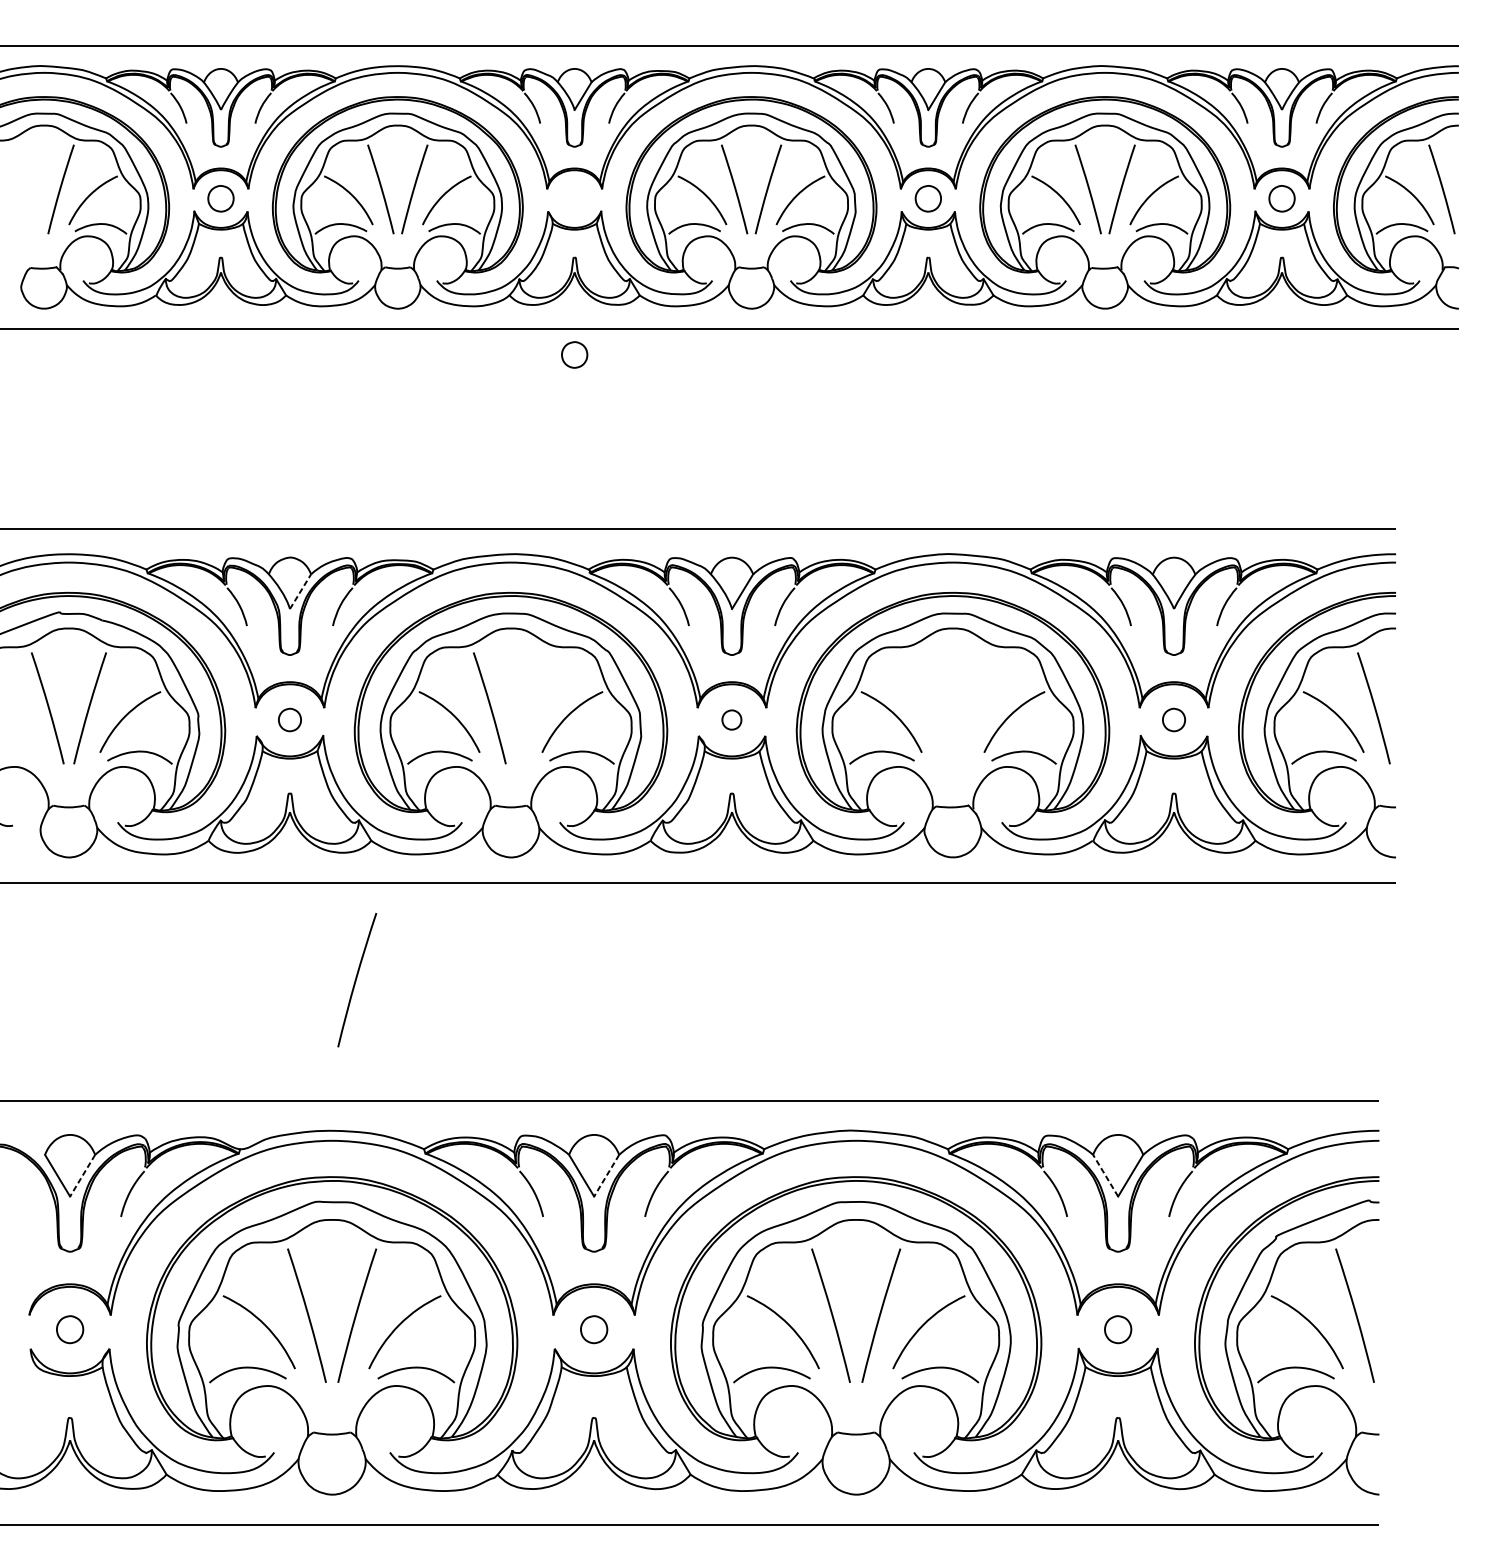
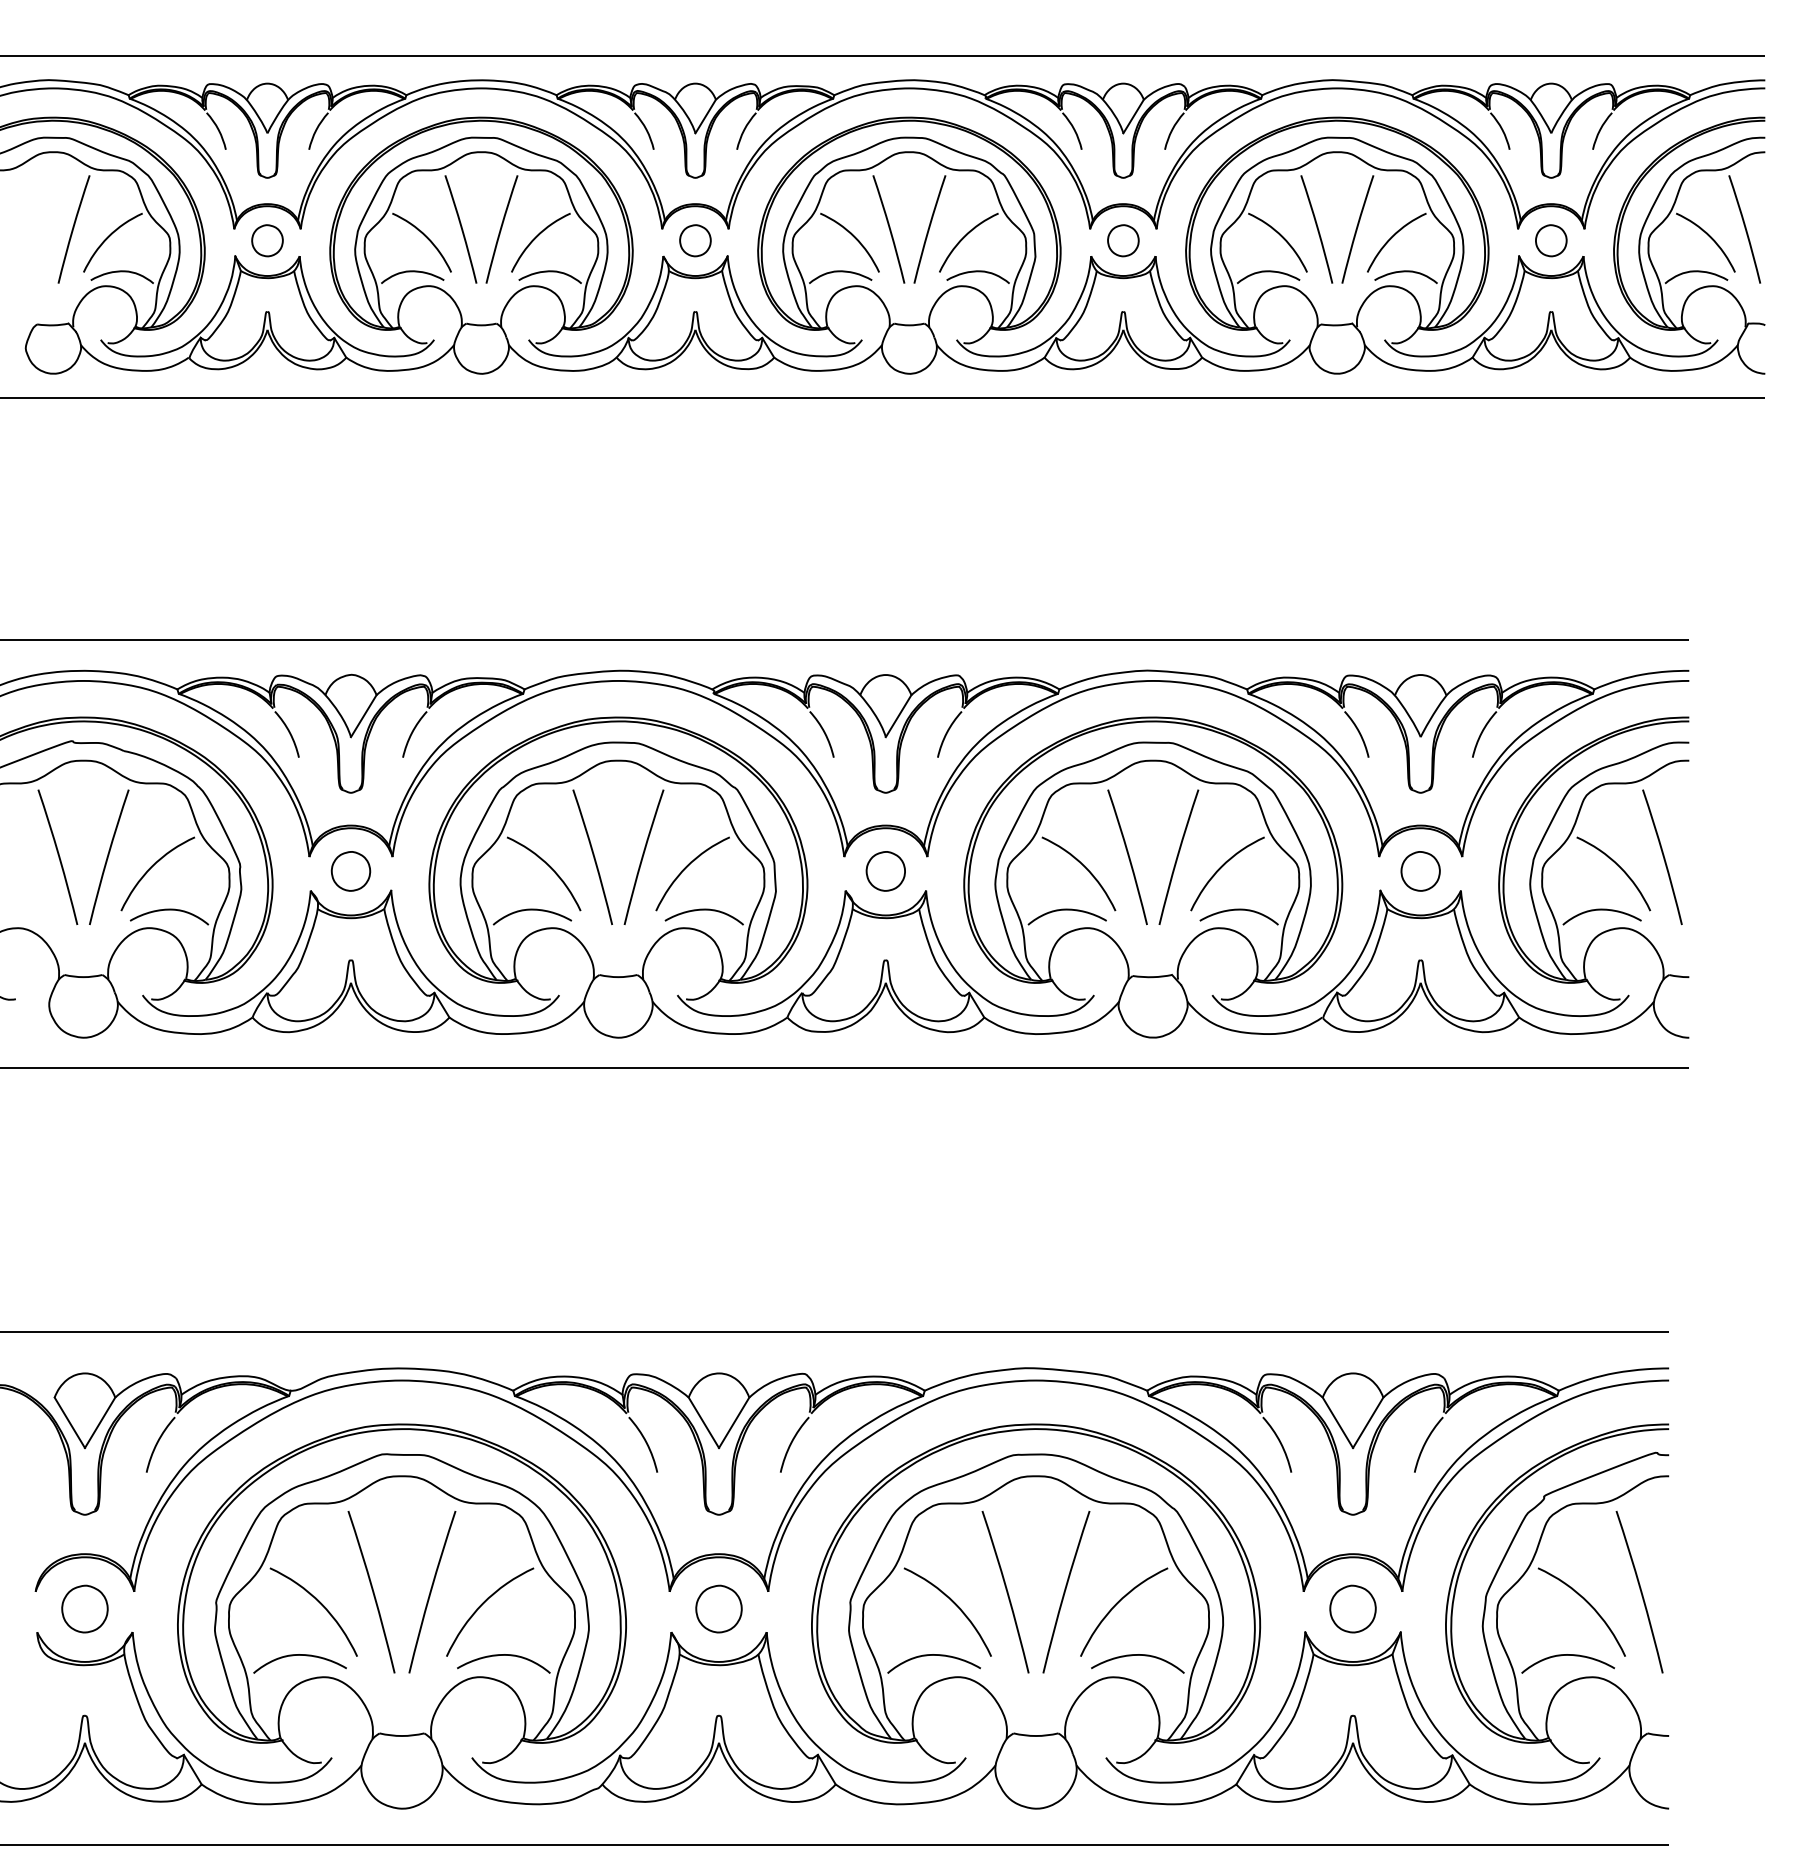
part: (574, 354) -> (695, 240), moved
line: (300, 591) -> (363, 716), dashed -> solid
curve: (531, 707) -> (643, 856), added
curve: (973, 707) -> (1178, 856), added
curve: (932, 708) -> (1128, 857), added
part: (289, 720) -> (350, 871), size x1.43
part: (731, 720) -> (885, 871), size x1.67
part: (1173, 720) -> (1420, 871), size x1.43
curve: (356, 980) -> (431, 1186), removed
line: (1105, 1175) -> (1337, 1422), dashed -> solid
line: (82, 1176) -> (99, 1423), dashed -> solid
line: (606, 1176) -> (733, 1423), dashed -> solid
part: (69, 1329) -> (84, 1608), size x1.43
part: (593, 1329) -> (718, 1608), size x1.43
part: (1117, 1329) -> (1352, 1608), size x1.43

